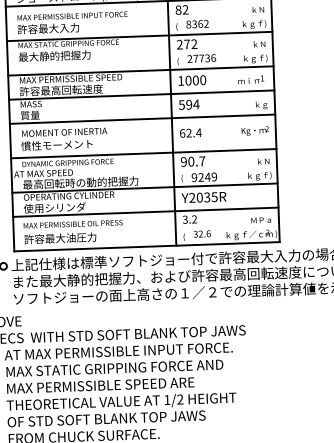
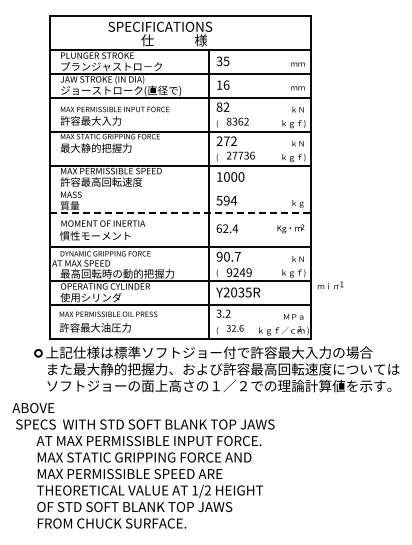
text: (251, 79) -> (330, 284), moved
line: (141, 95) -> (180, 189), removed
line: (142, 119) -> (180, 213), solid -> dashed

